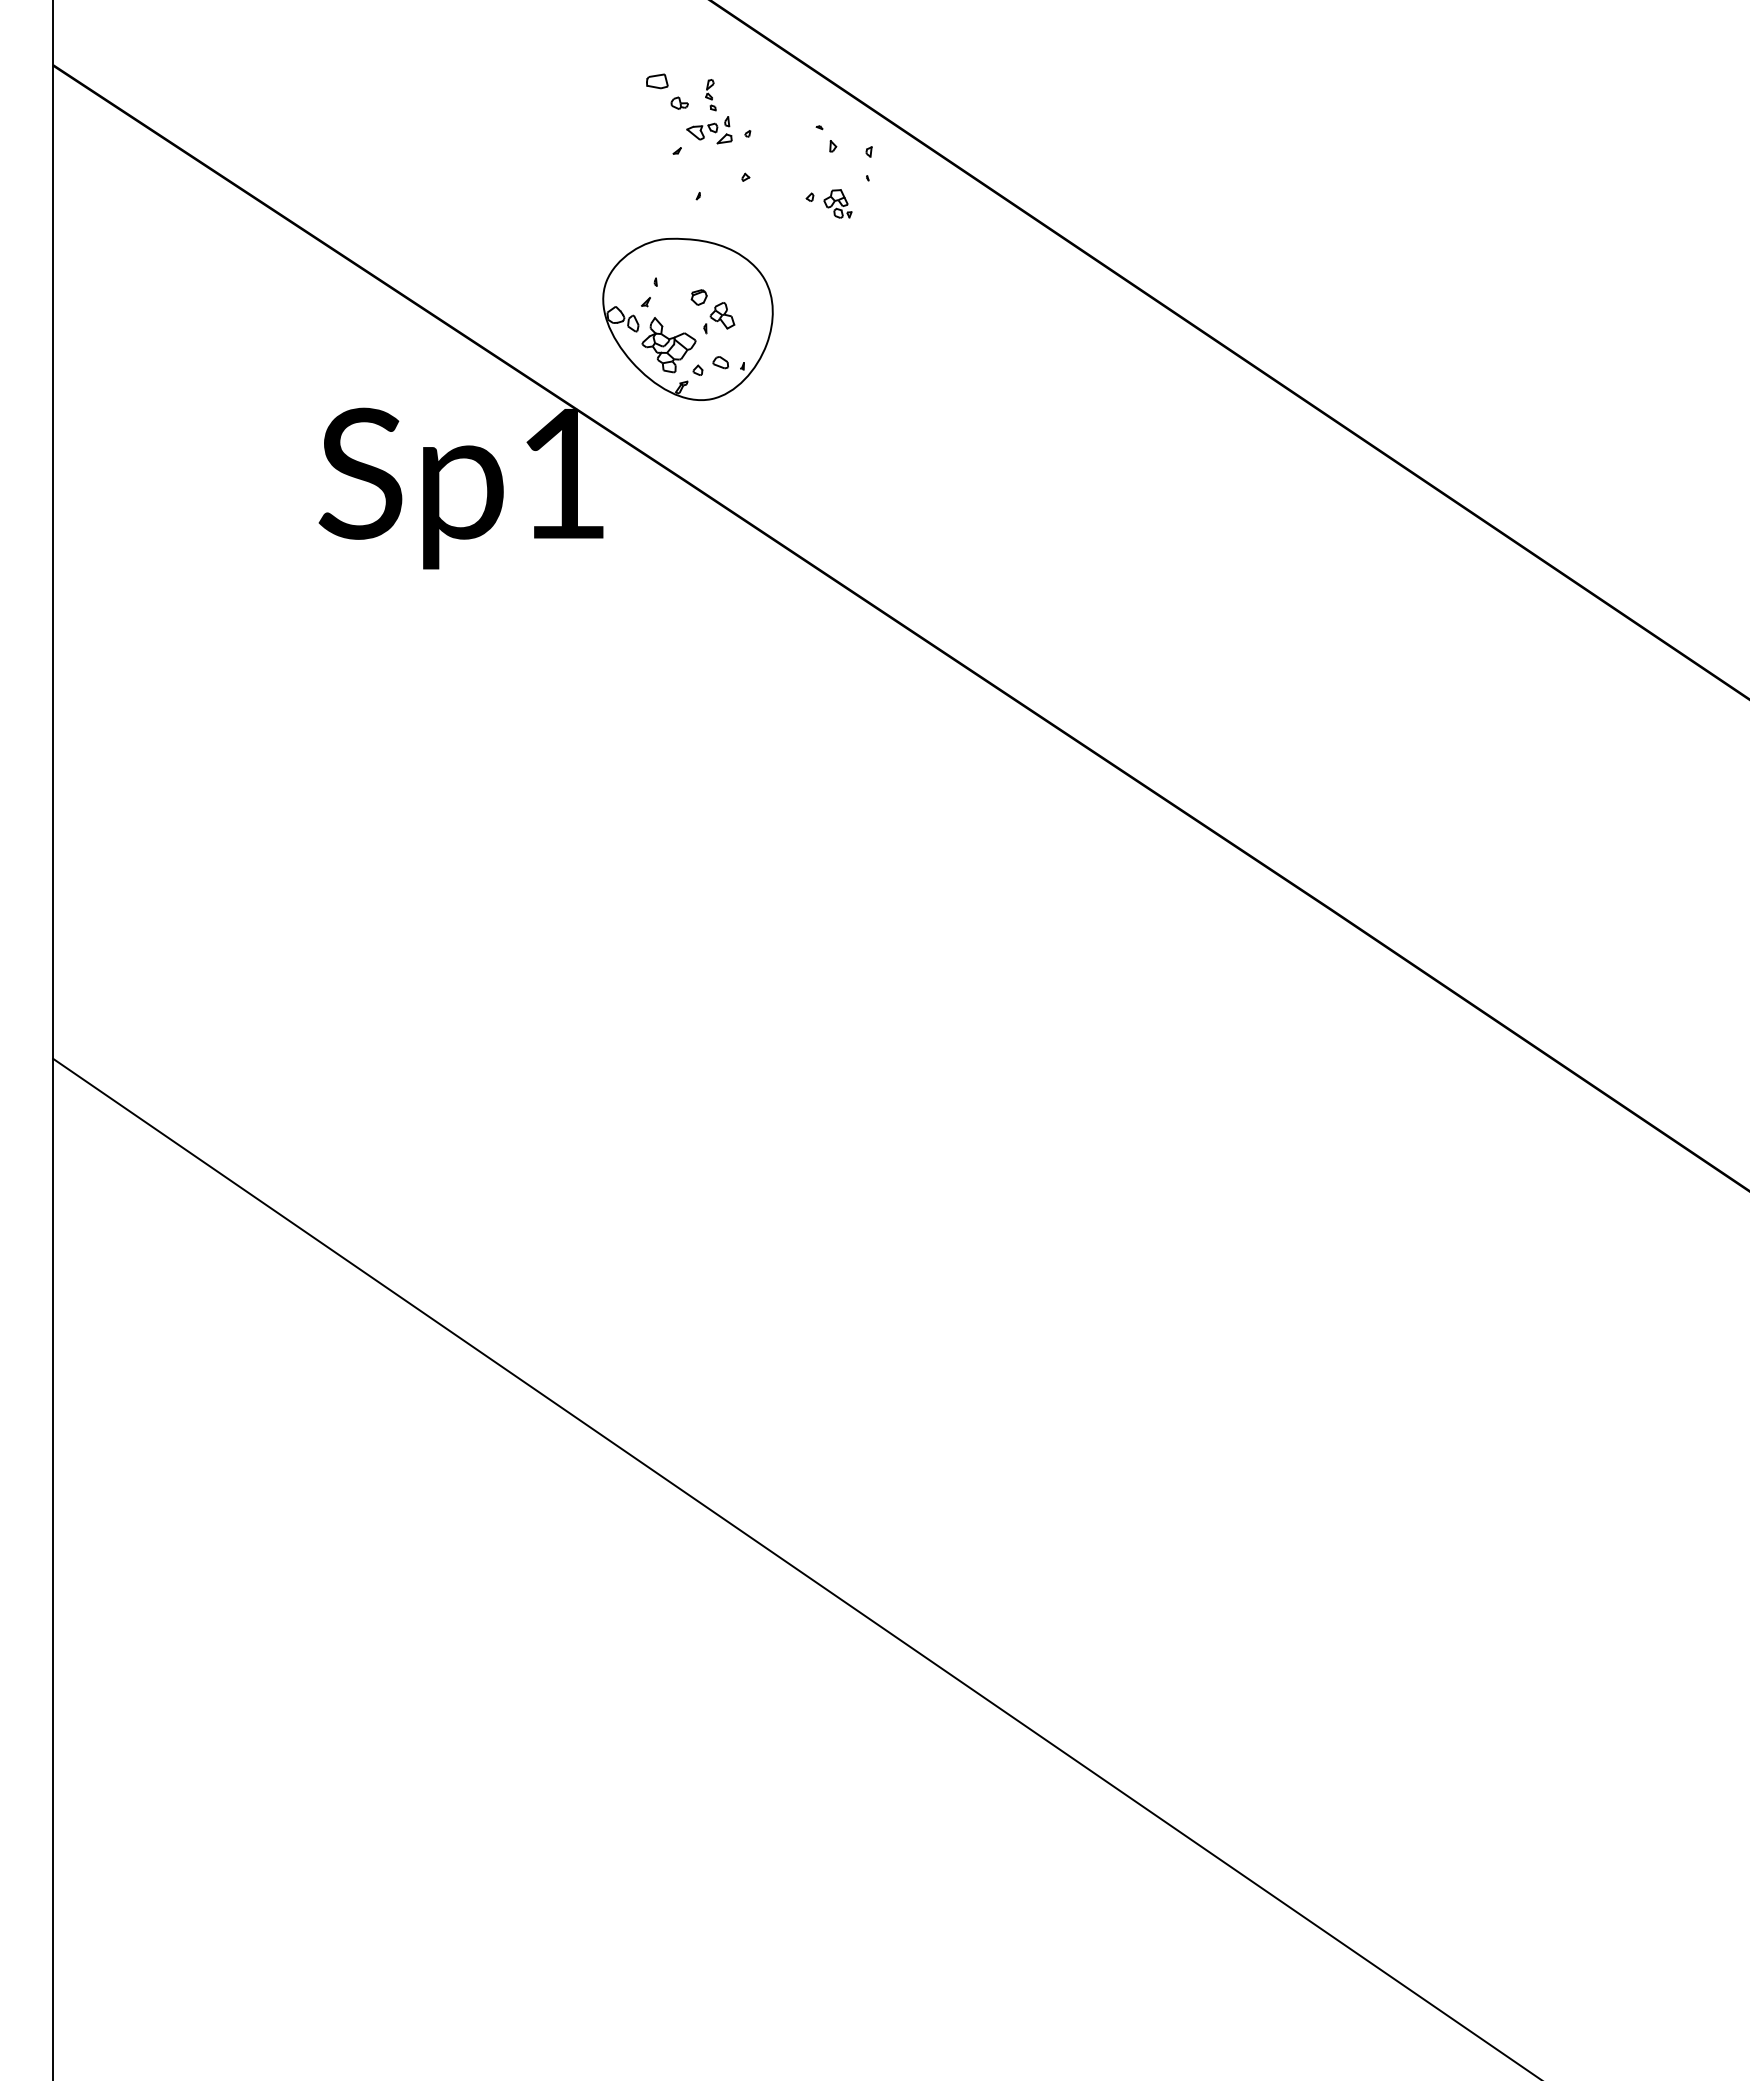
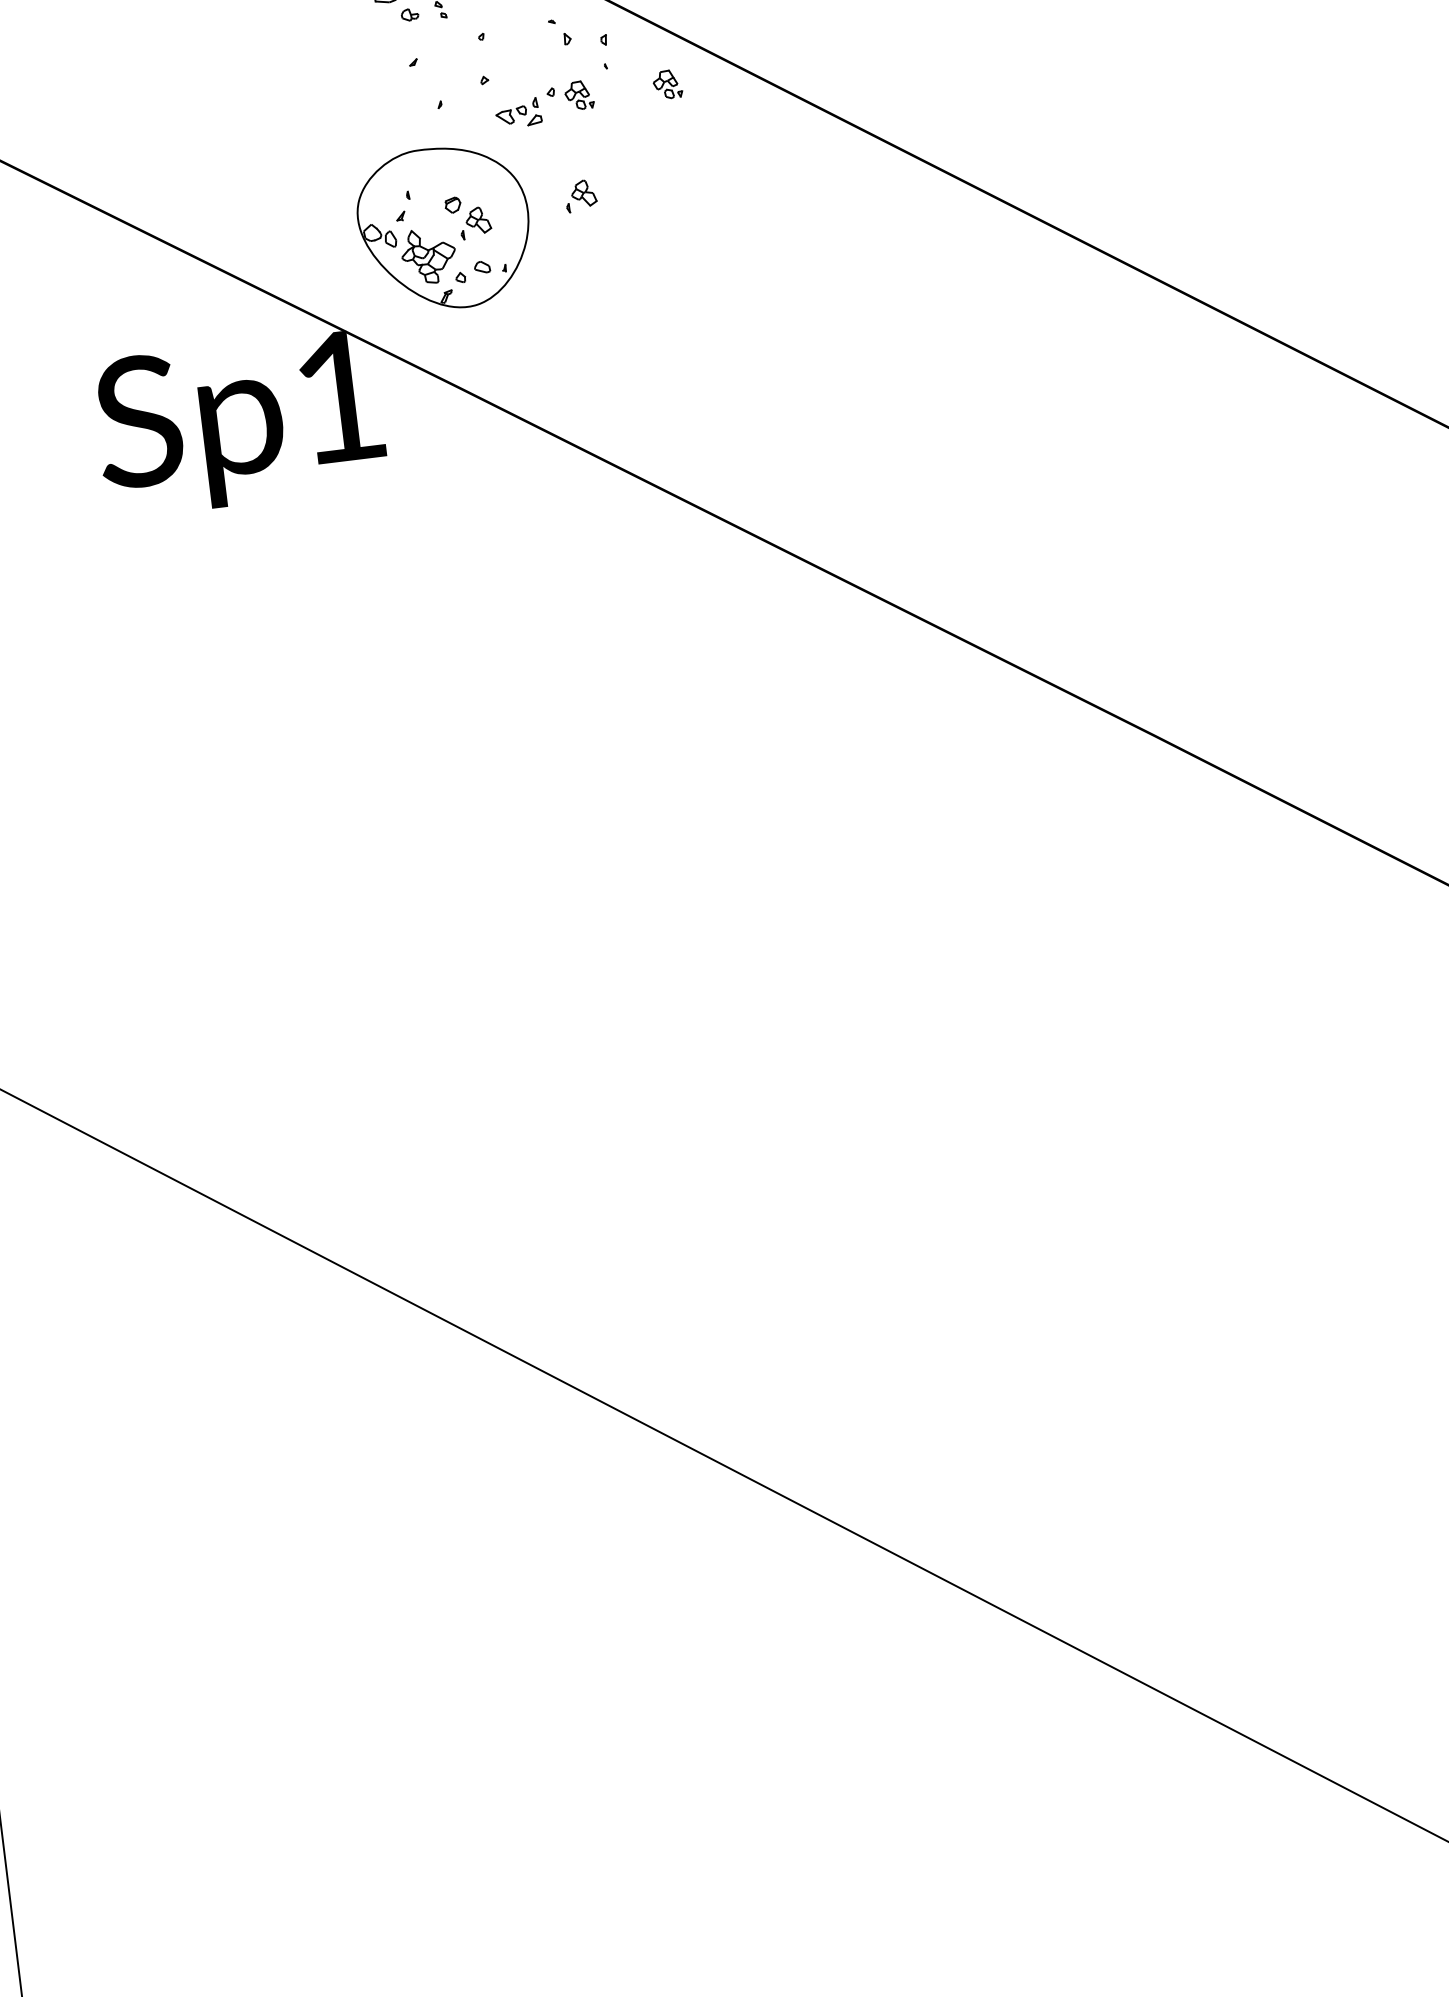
part: (709, 130) -> (518, 113), moved
part: (926, 203) -> (667, 84), added
part: (827, 304) -> (581, 196), added

